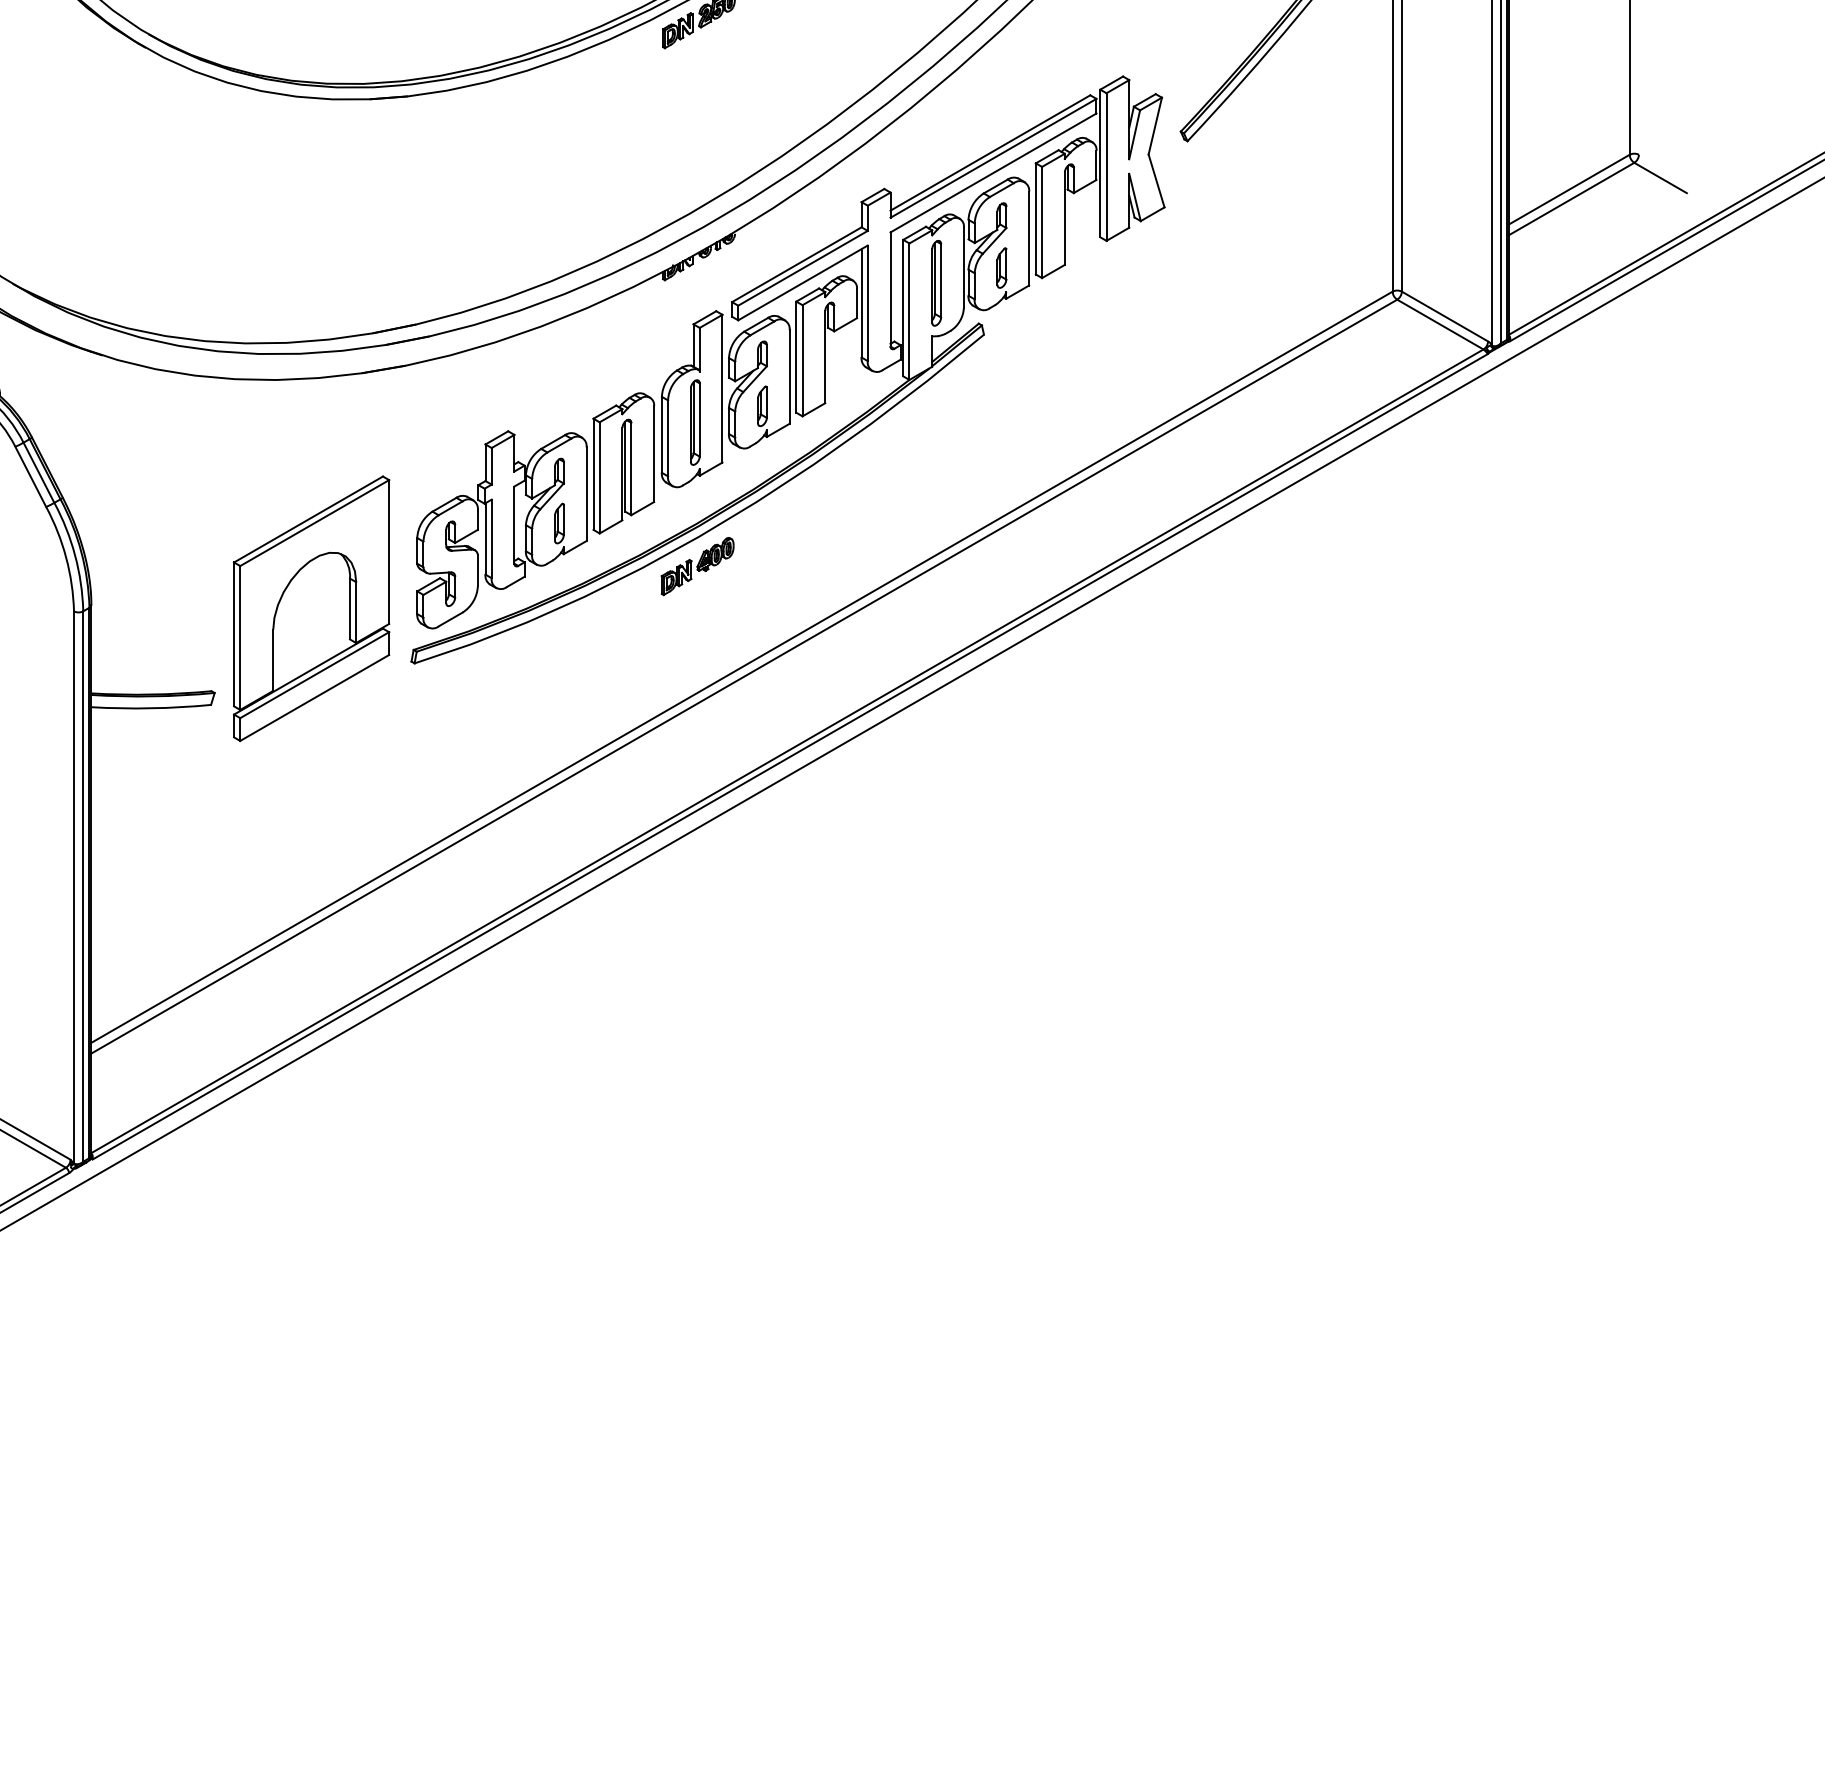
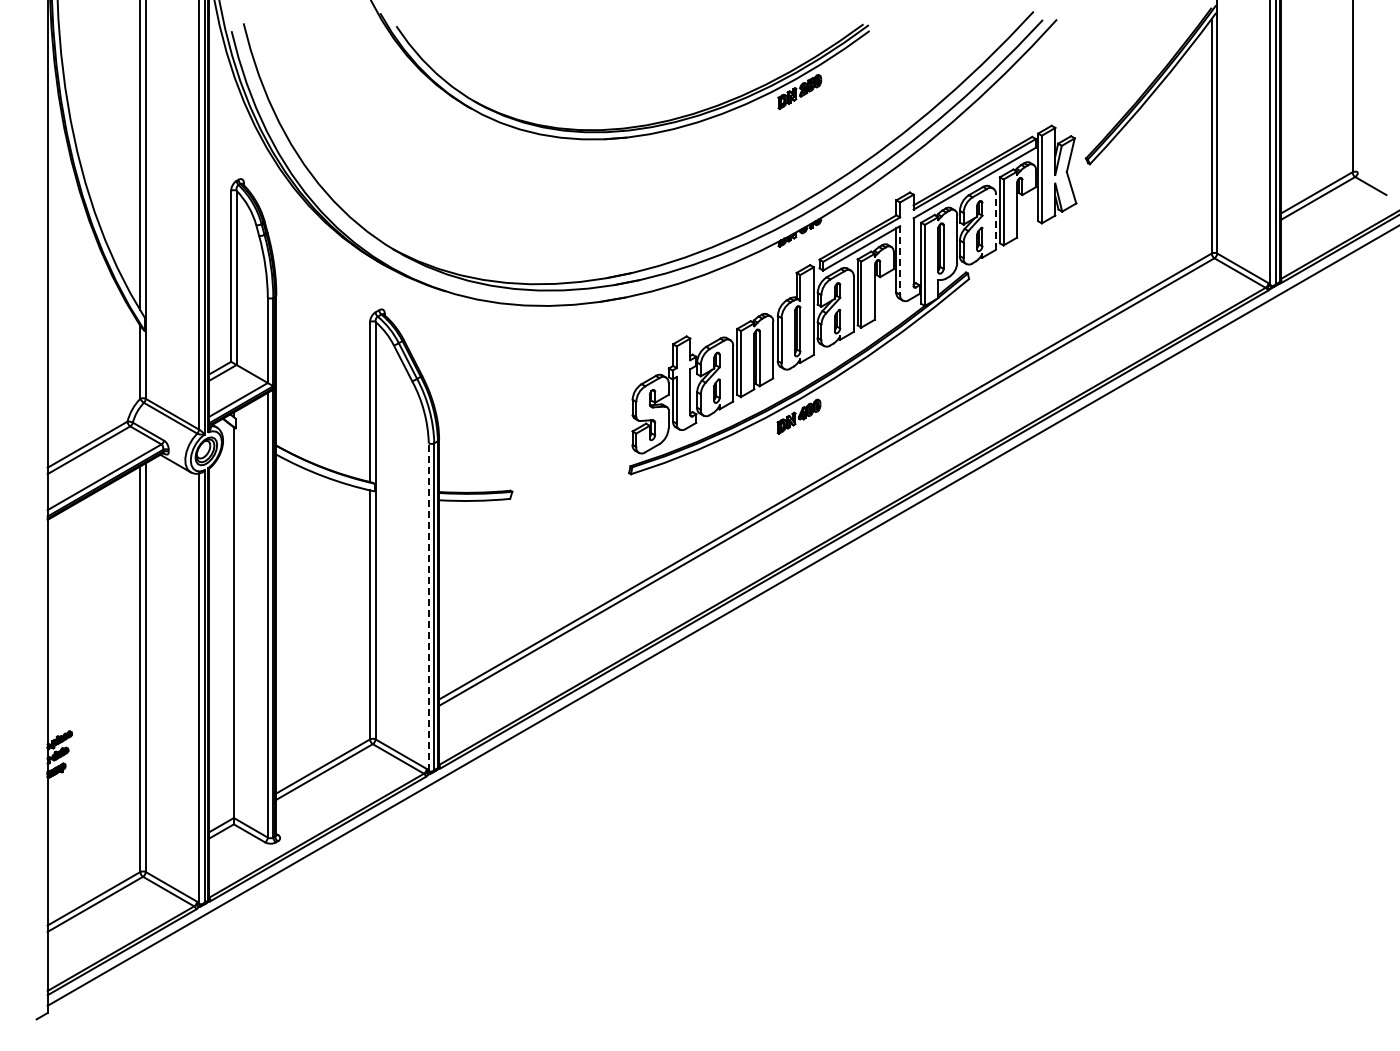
line: (1028, 239) -> (995, 222), solid -> dashed
line: (868, 303) -> (900, 260), solid -> dashed
part: (310, 608) -> (569, 441), removed
line: (73, 887) -> (428, 607), solid -> dashed

